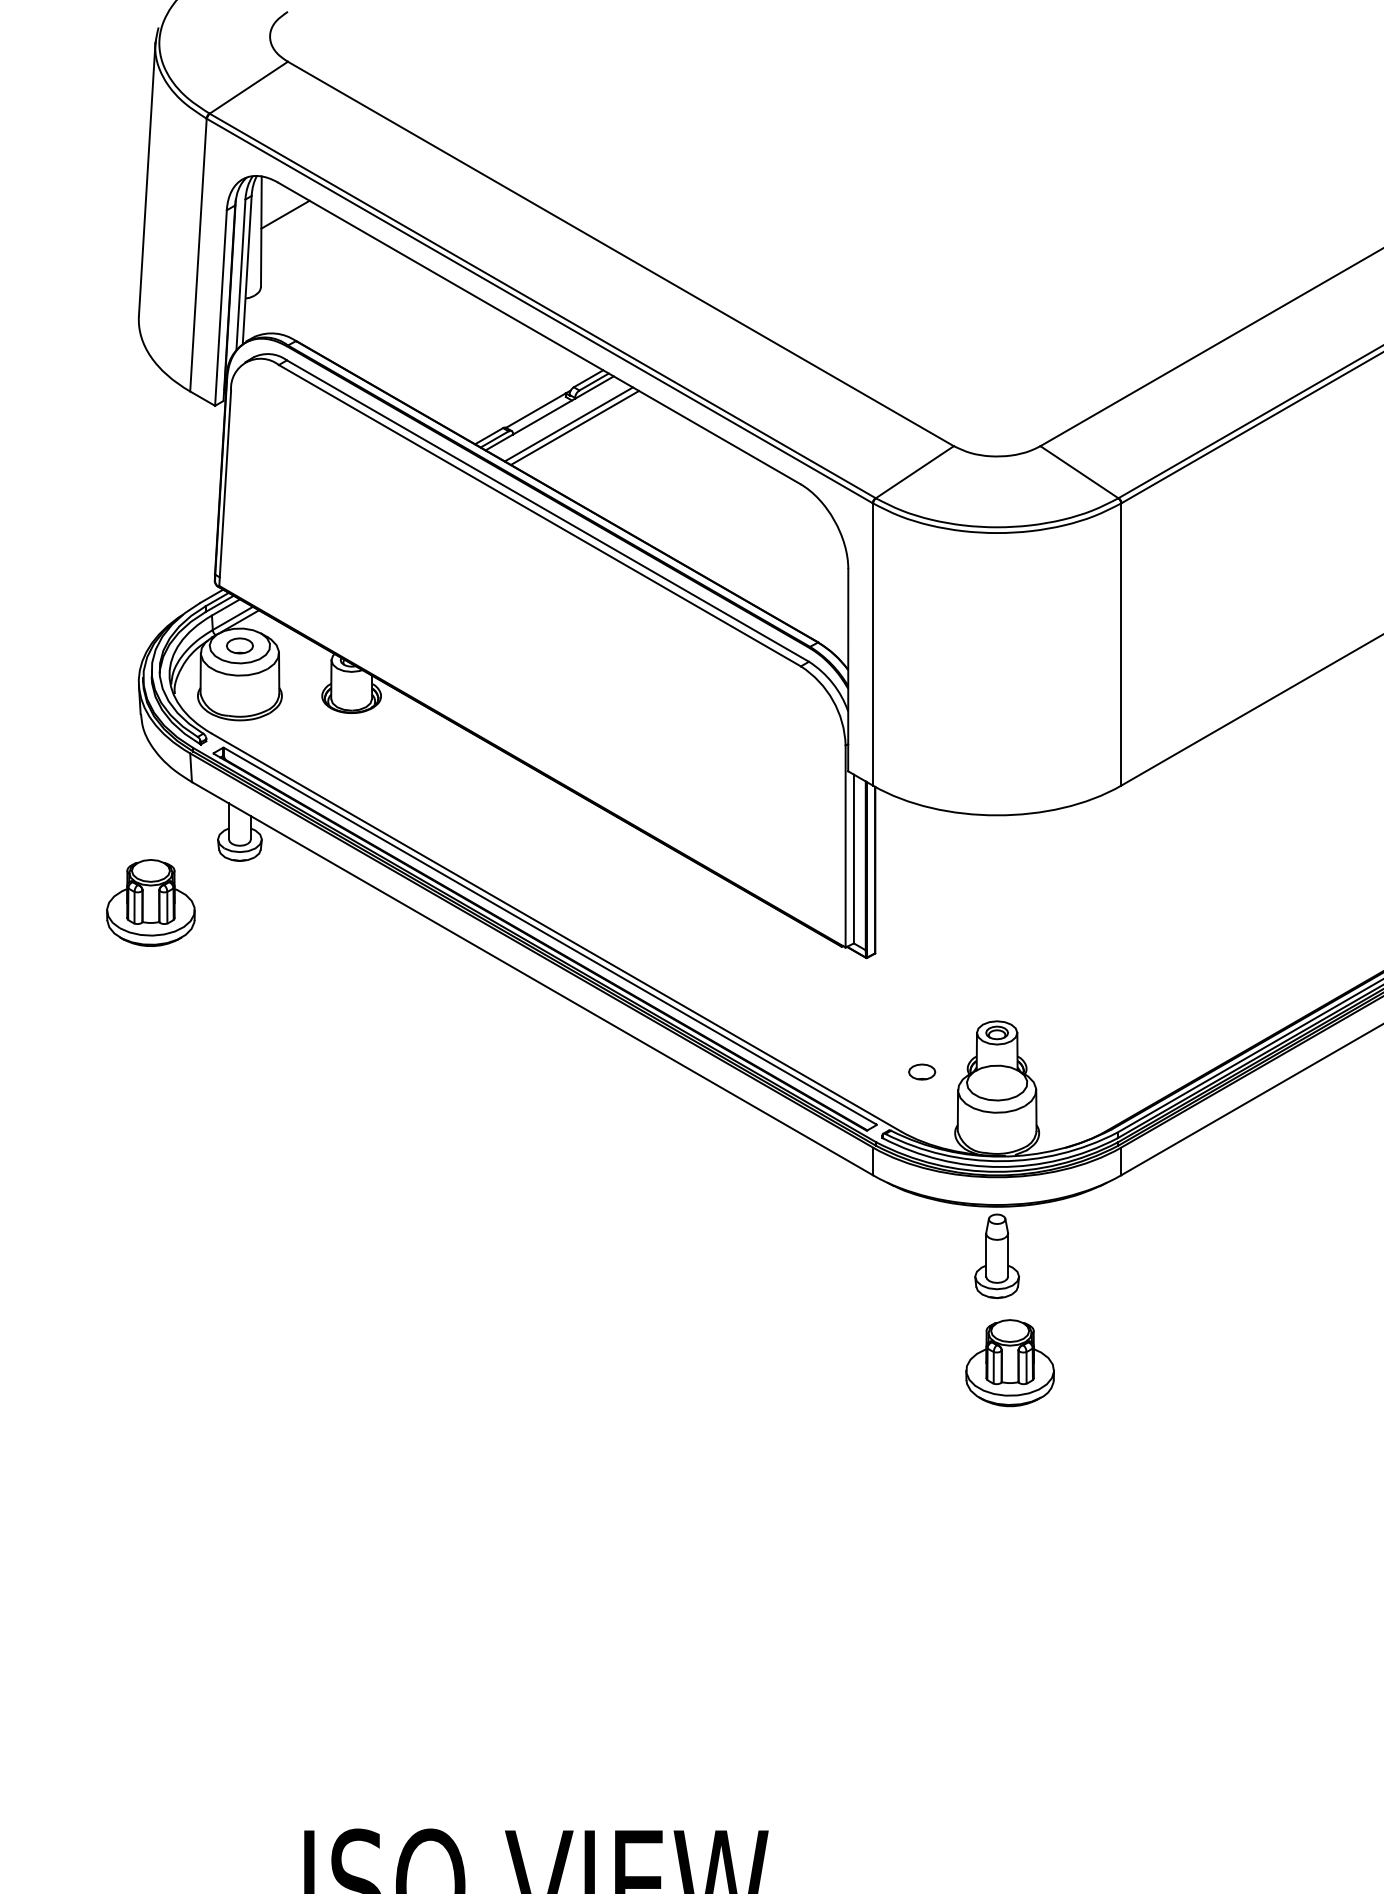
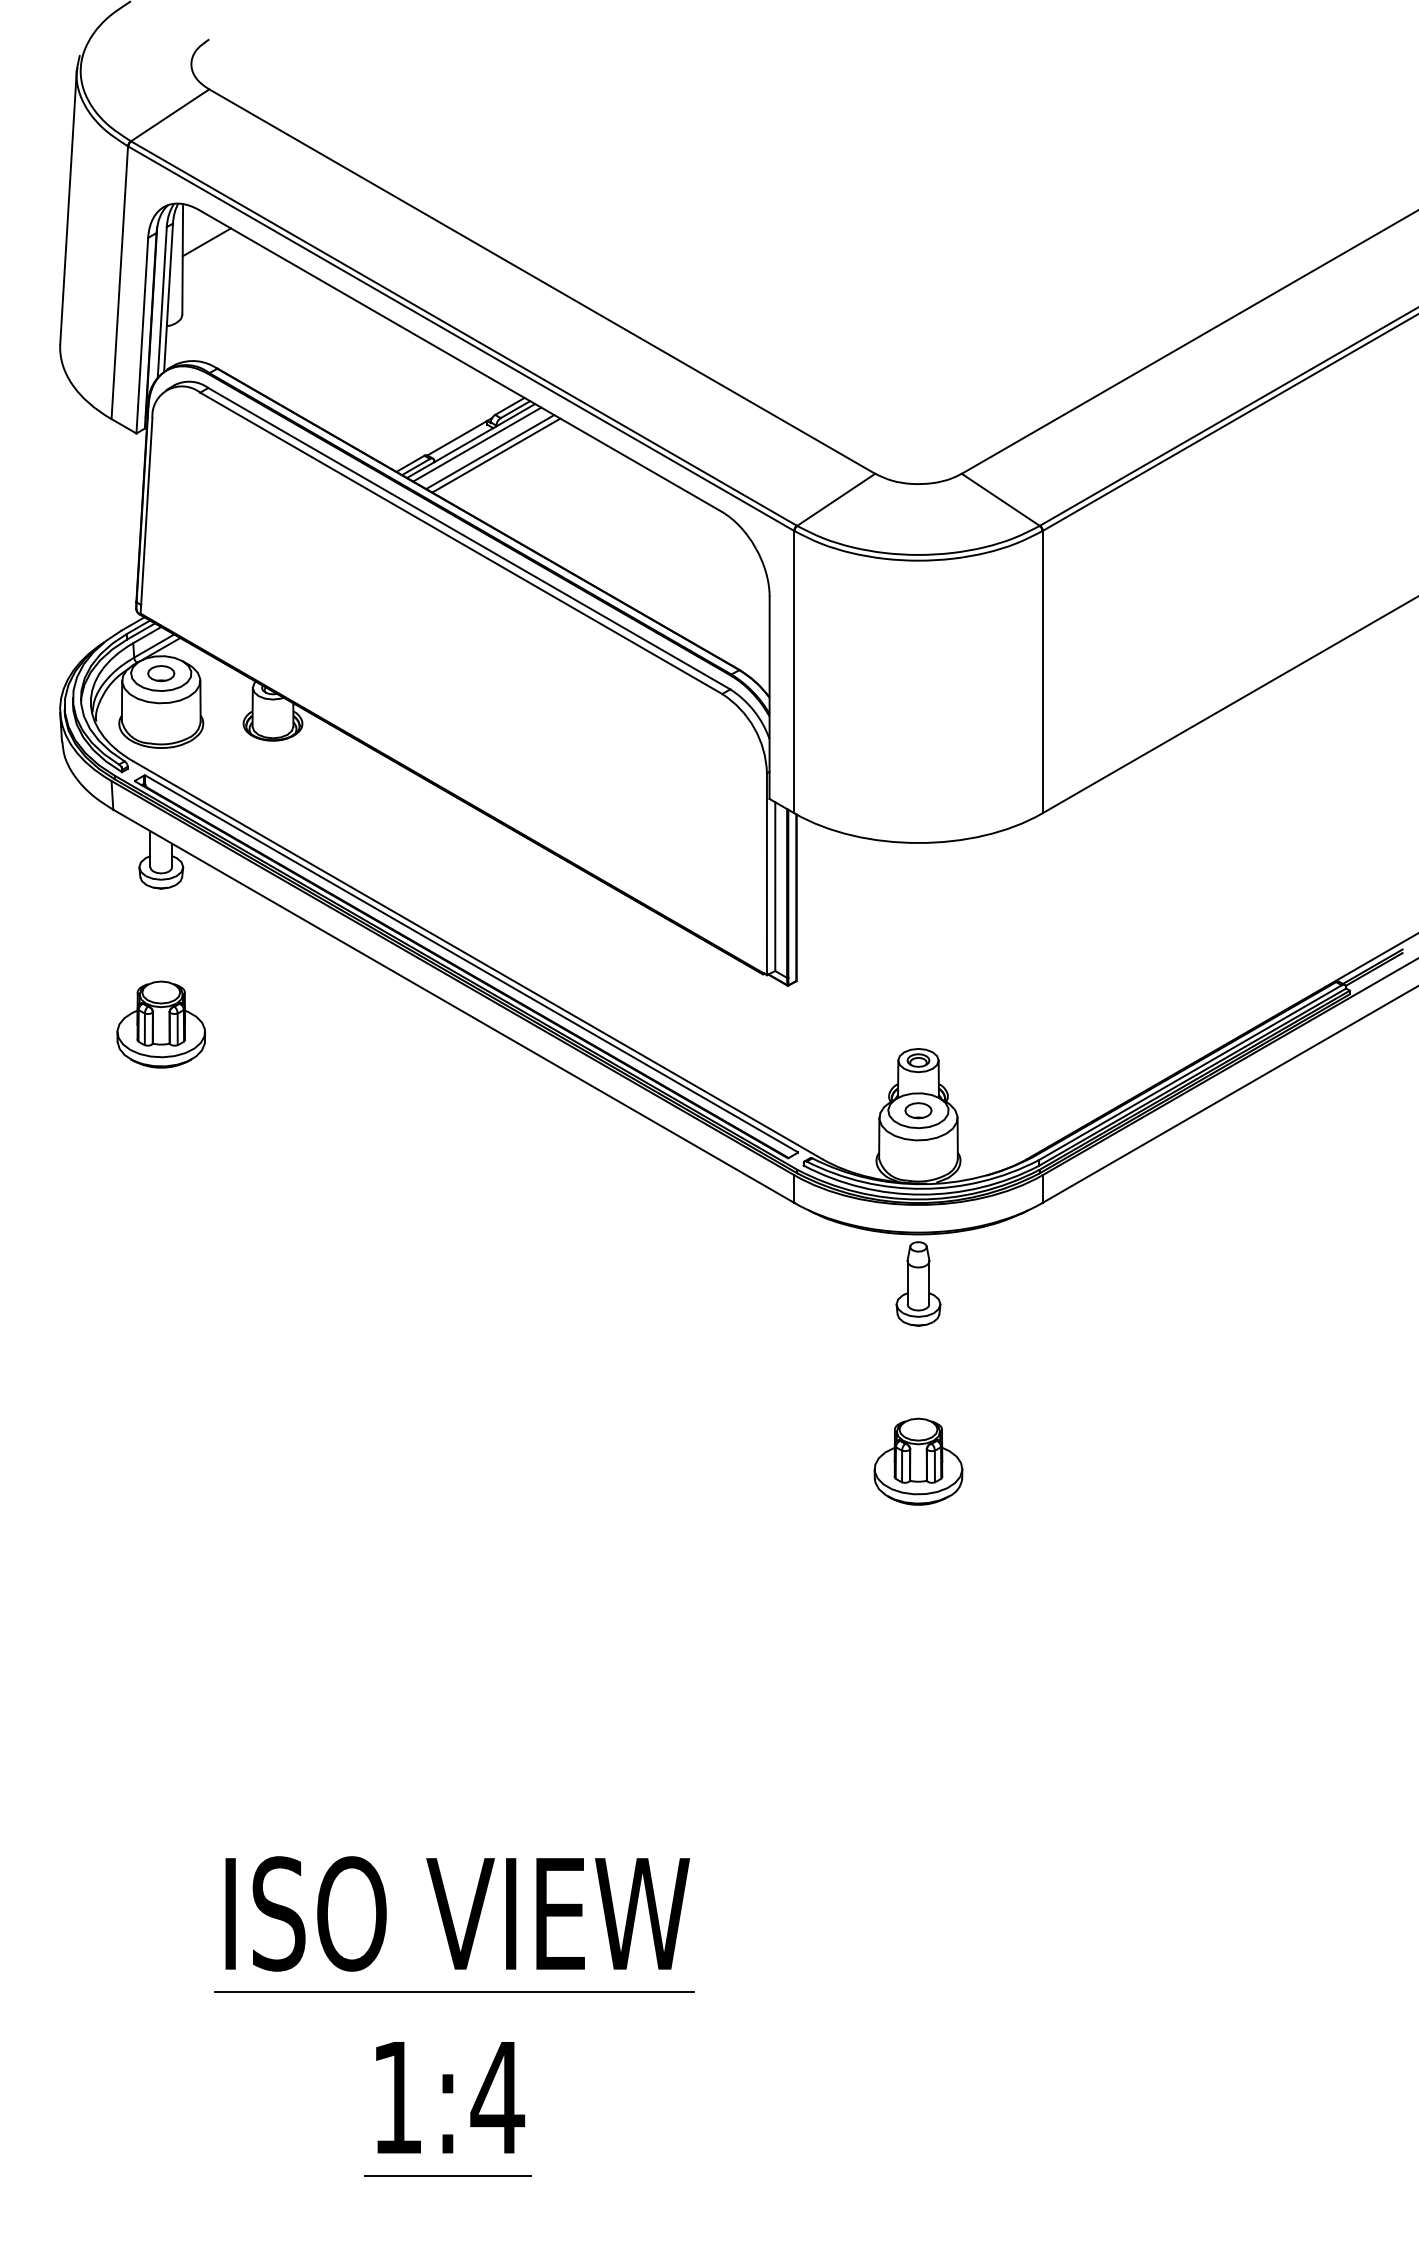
line: (556, 416) -> (477, 444), added
part: (151, 902) -> (161, 1024), moved
part: (922, 1071) -> (918, 1110), moved
part: (1010, 1362) -> (918, 1461), moved

